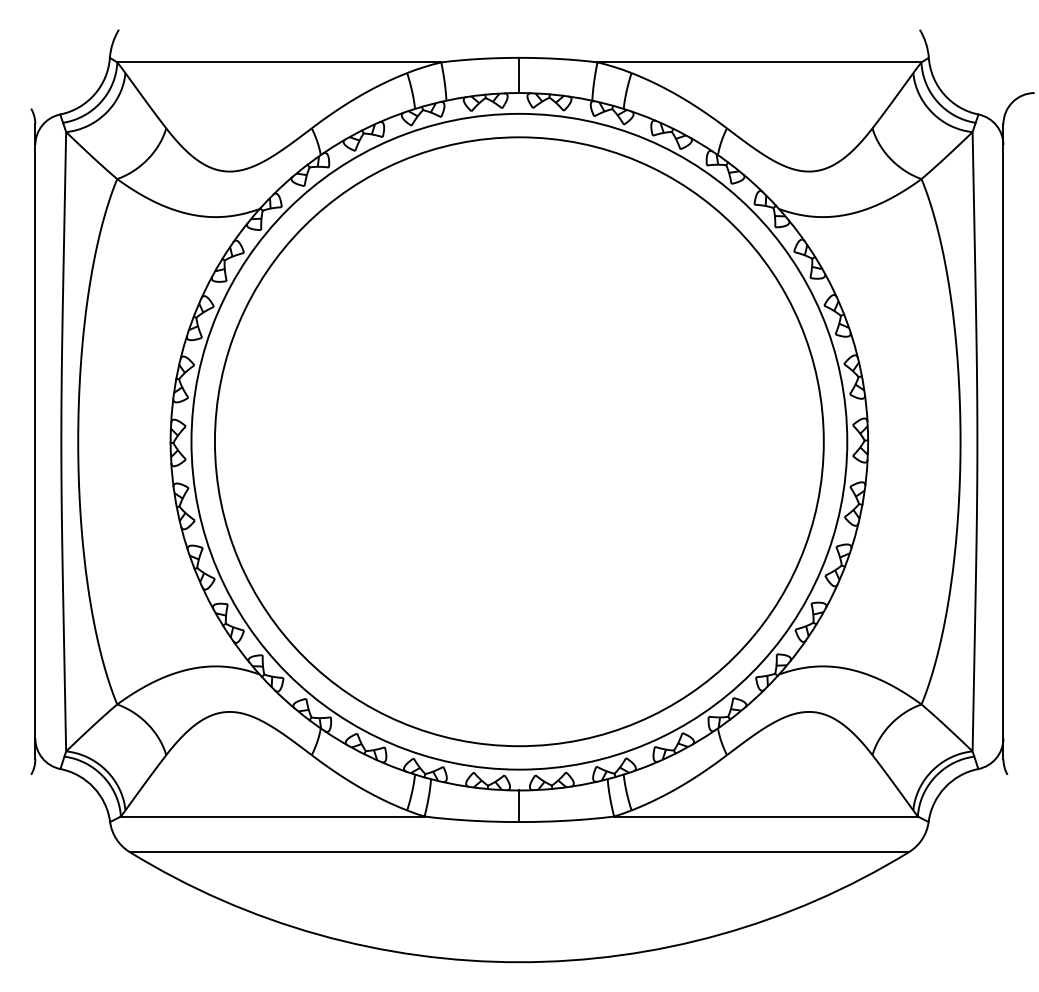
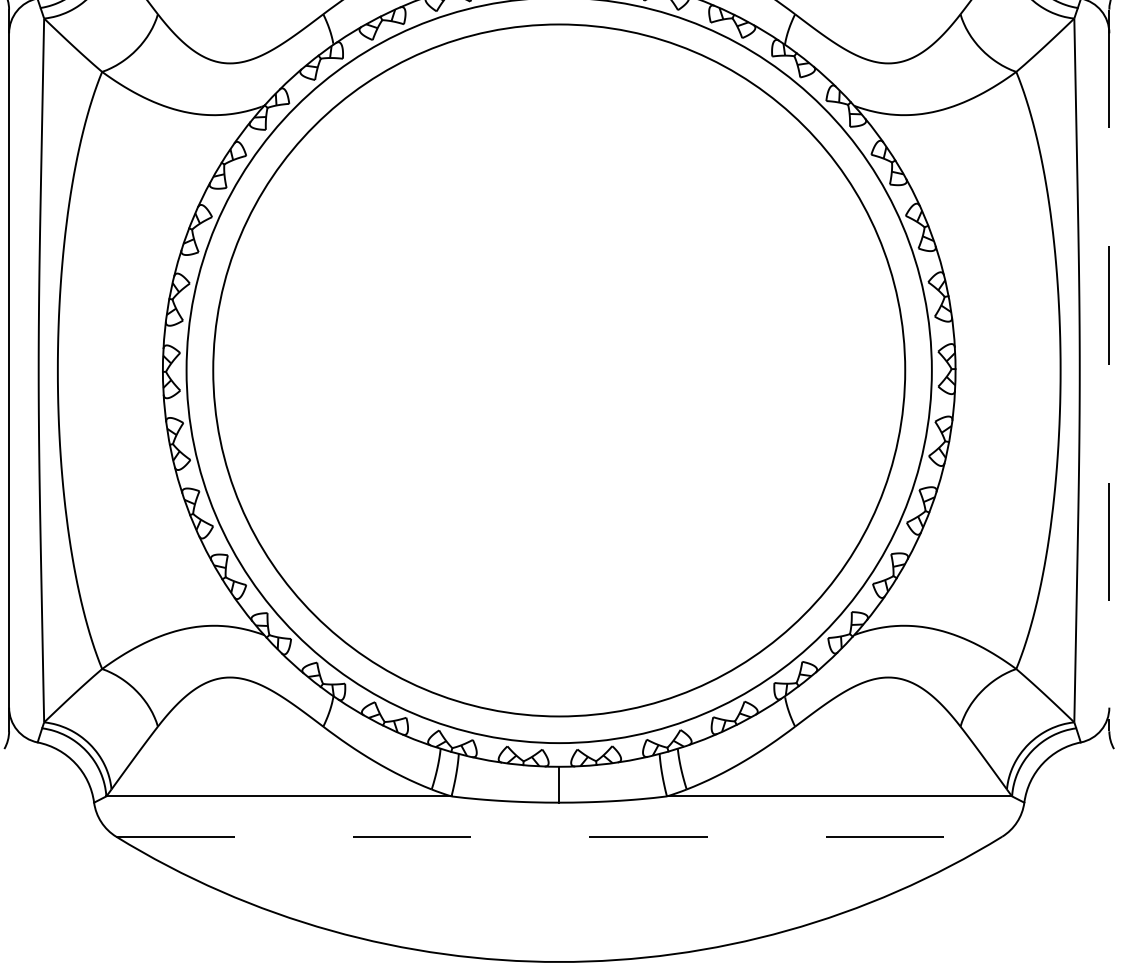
line: (1003, 442) -> (1109, 371), solid -> dashed
line: (519, 852) -> (559, 837), solid -> dashed

